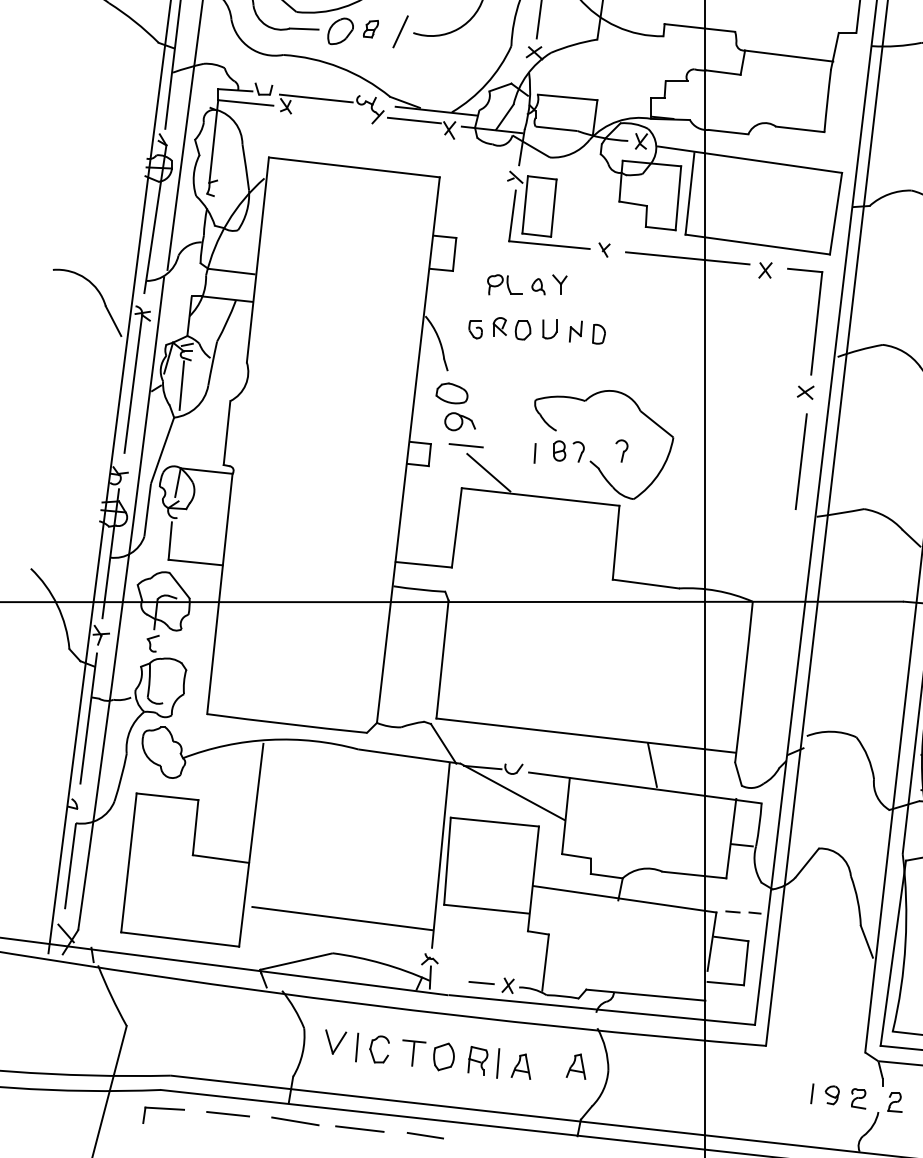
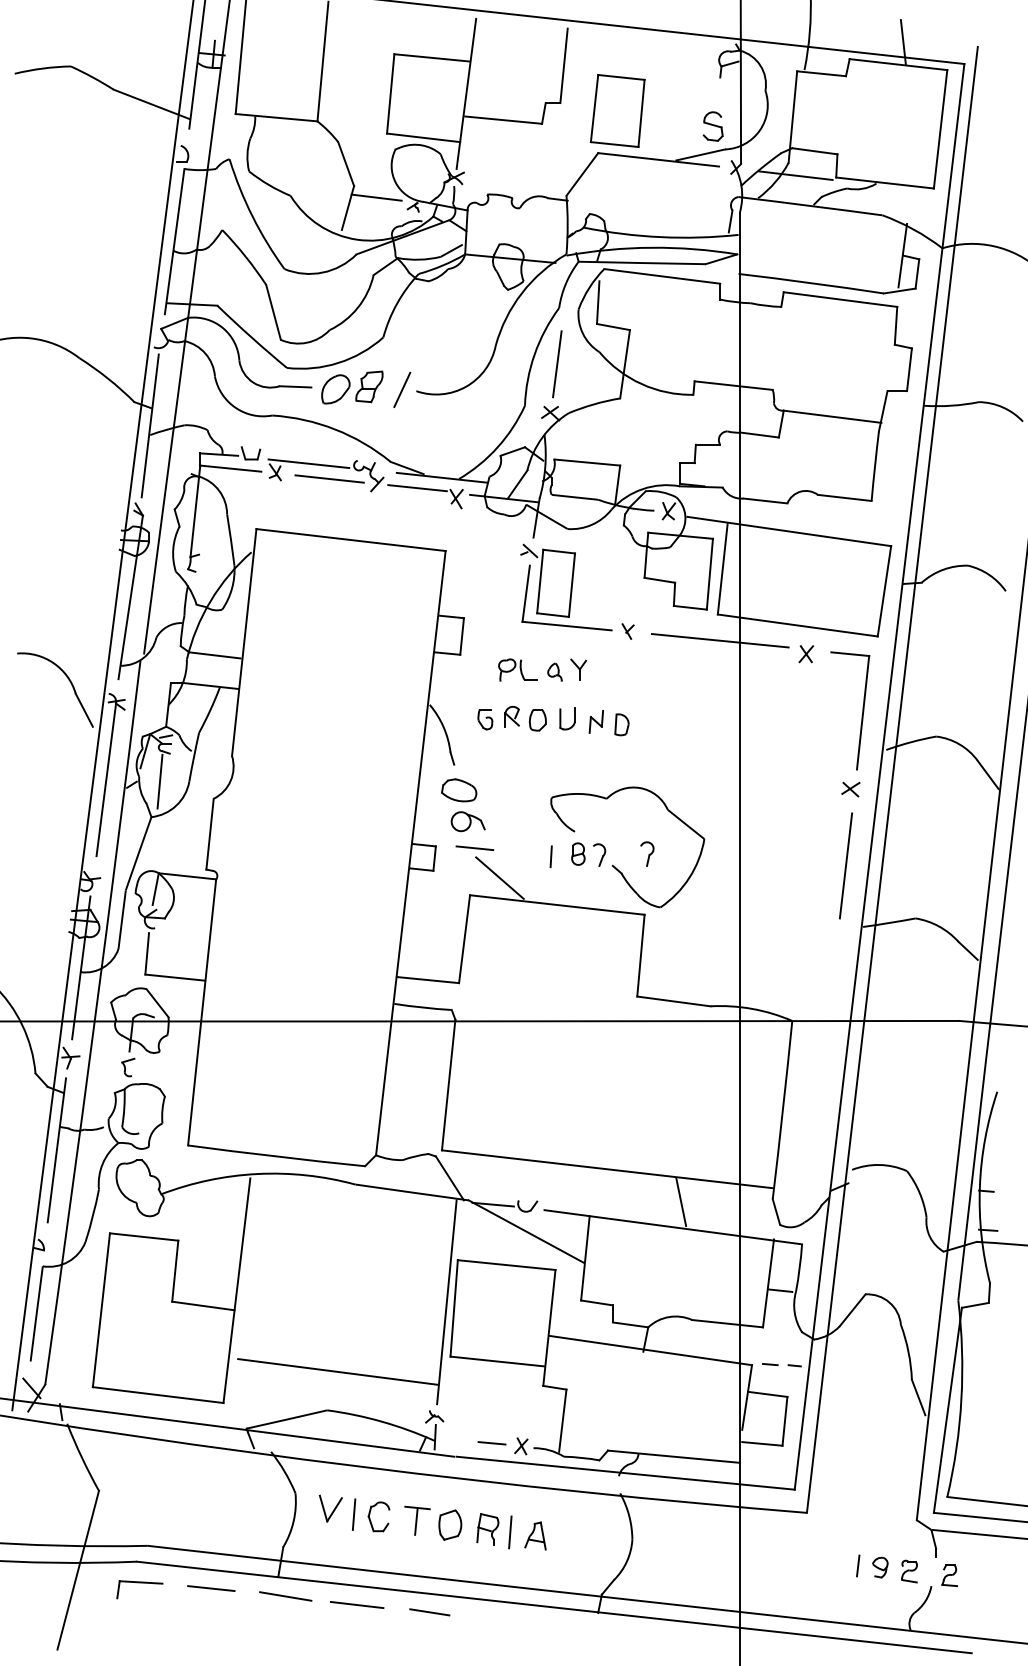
part: (371, 28) -> (369, 386), size x1.67
line: (334, 111) -> (329, 478), added
part: (576, 1066) -> (596, 1535), removed

